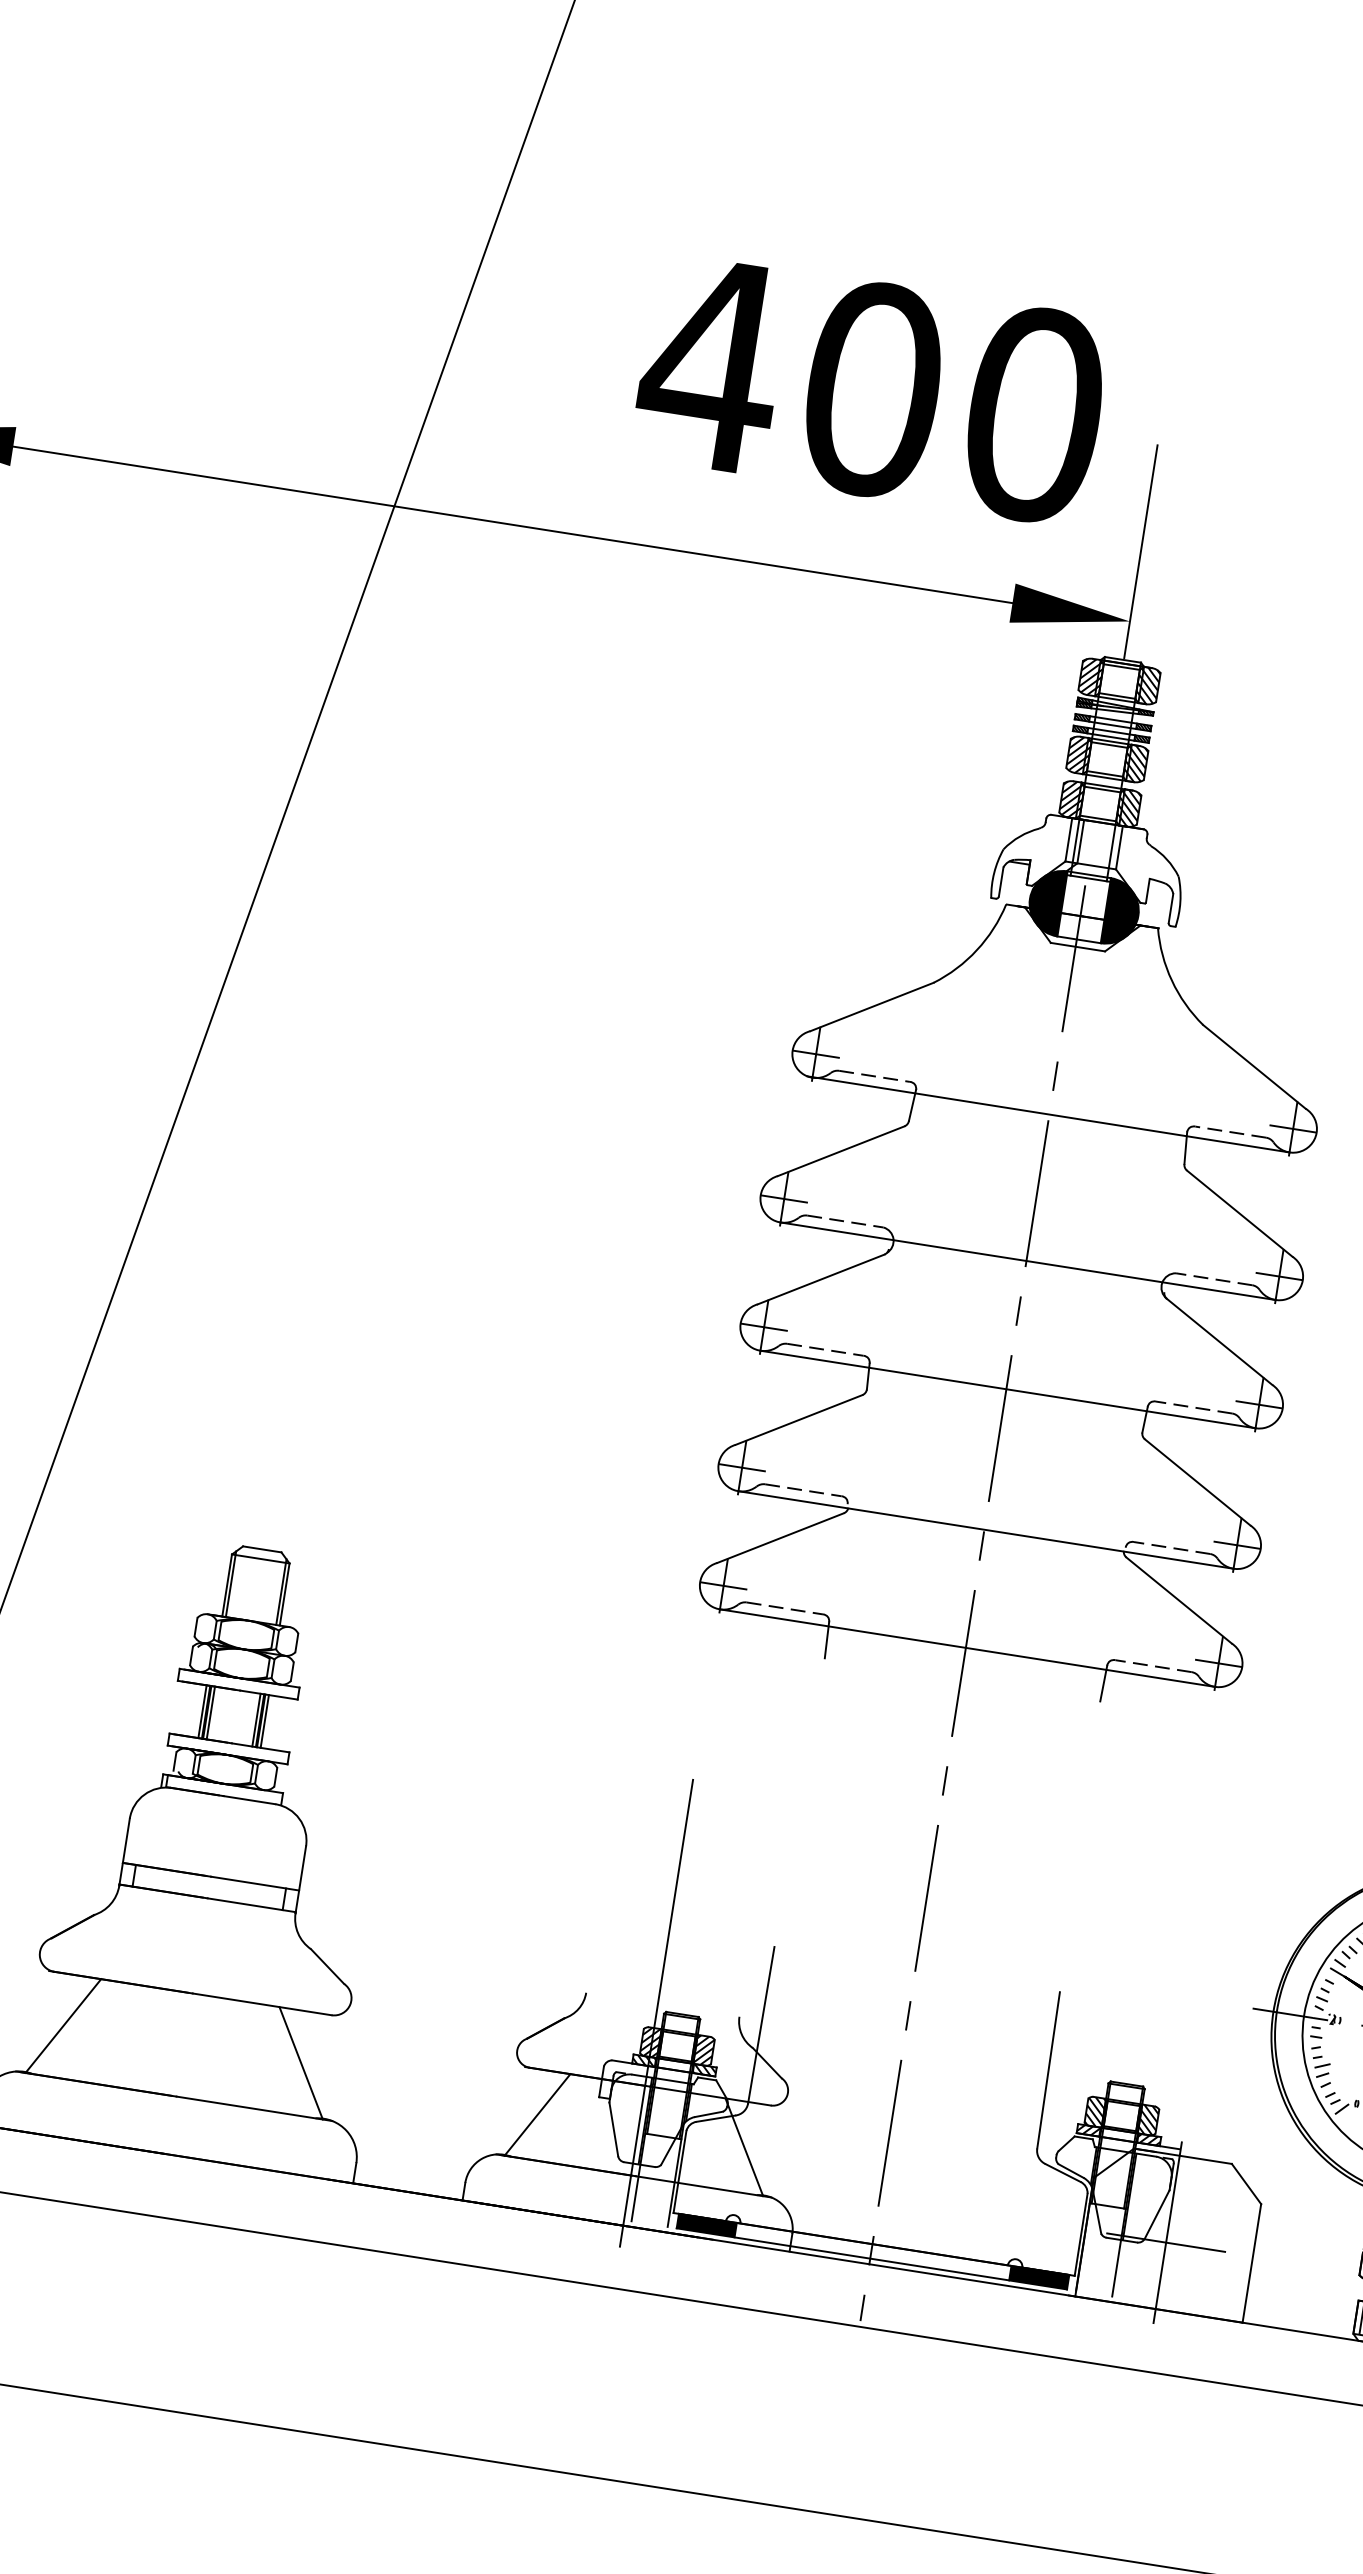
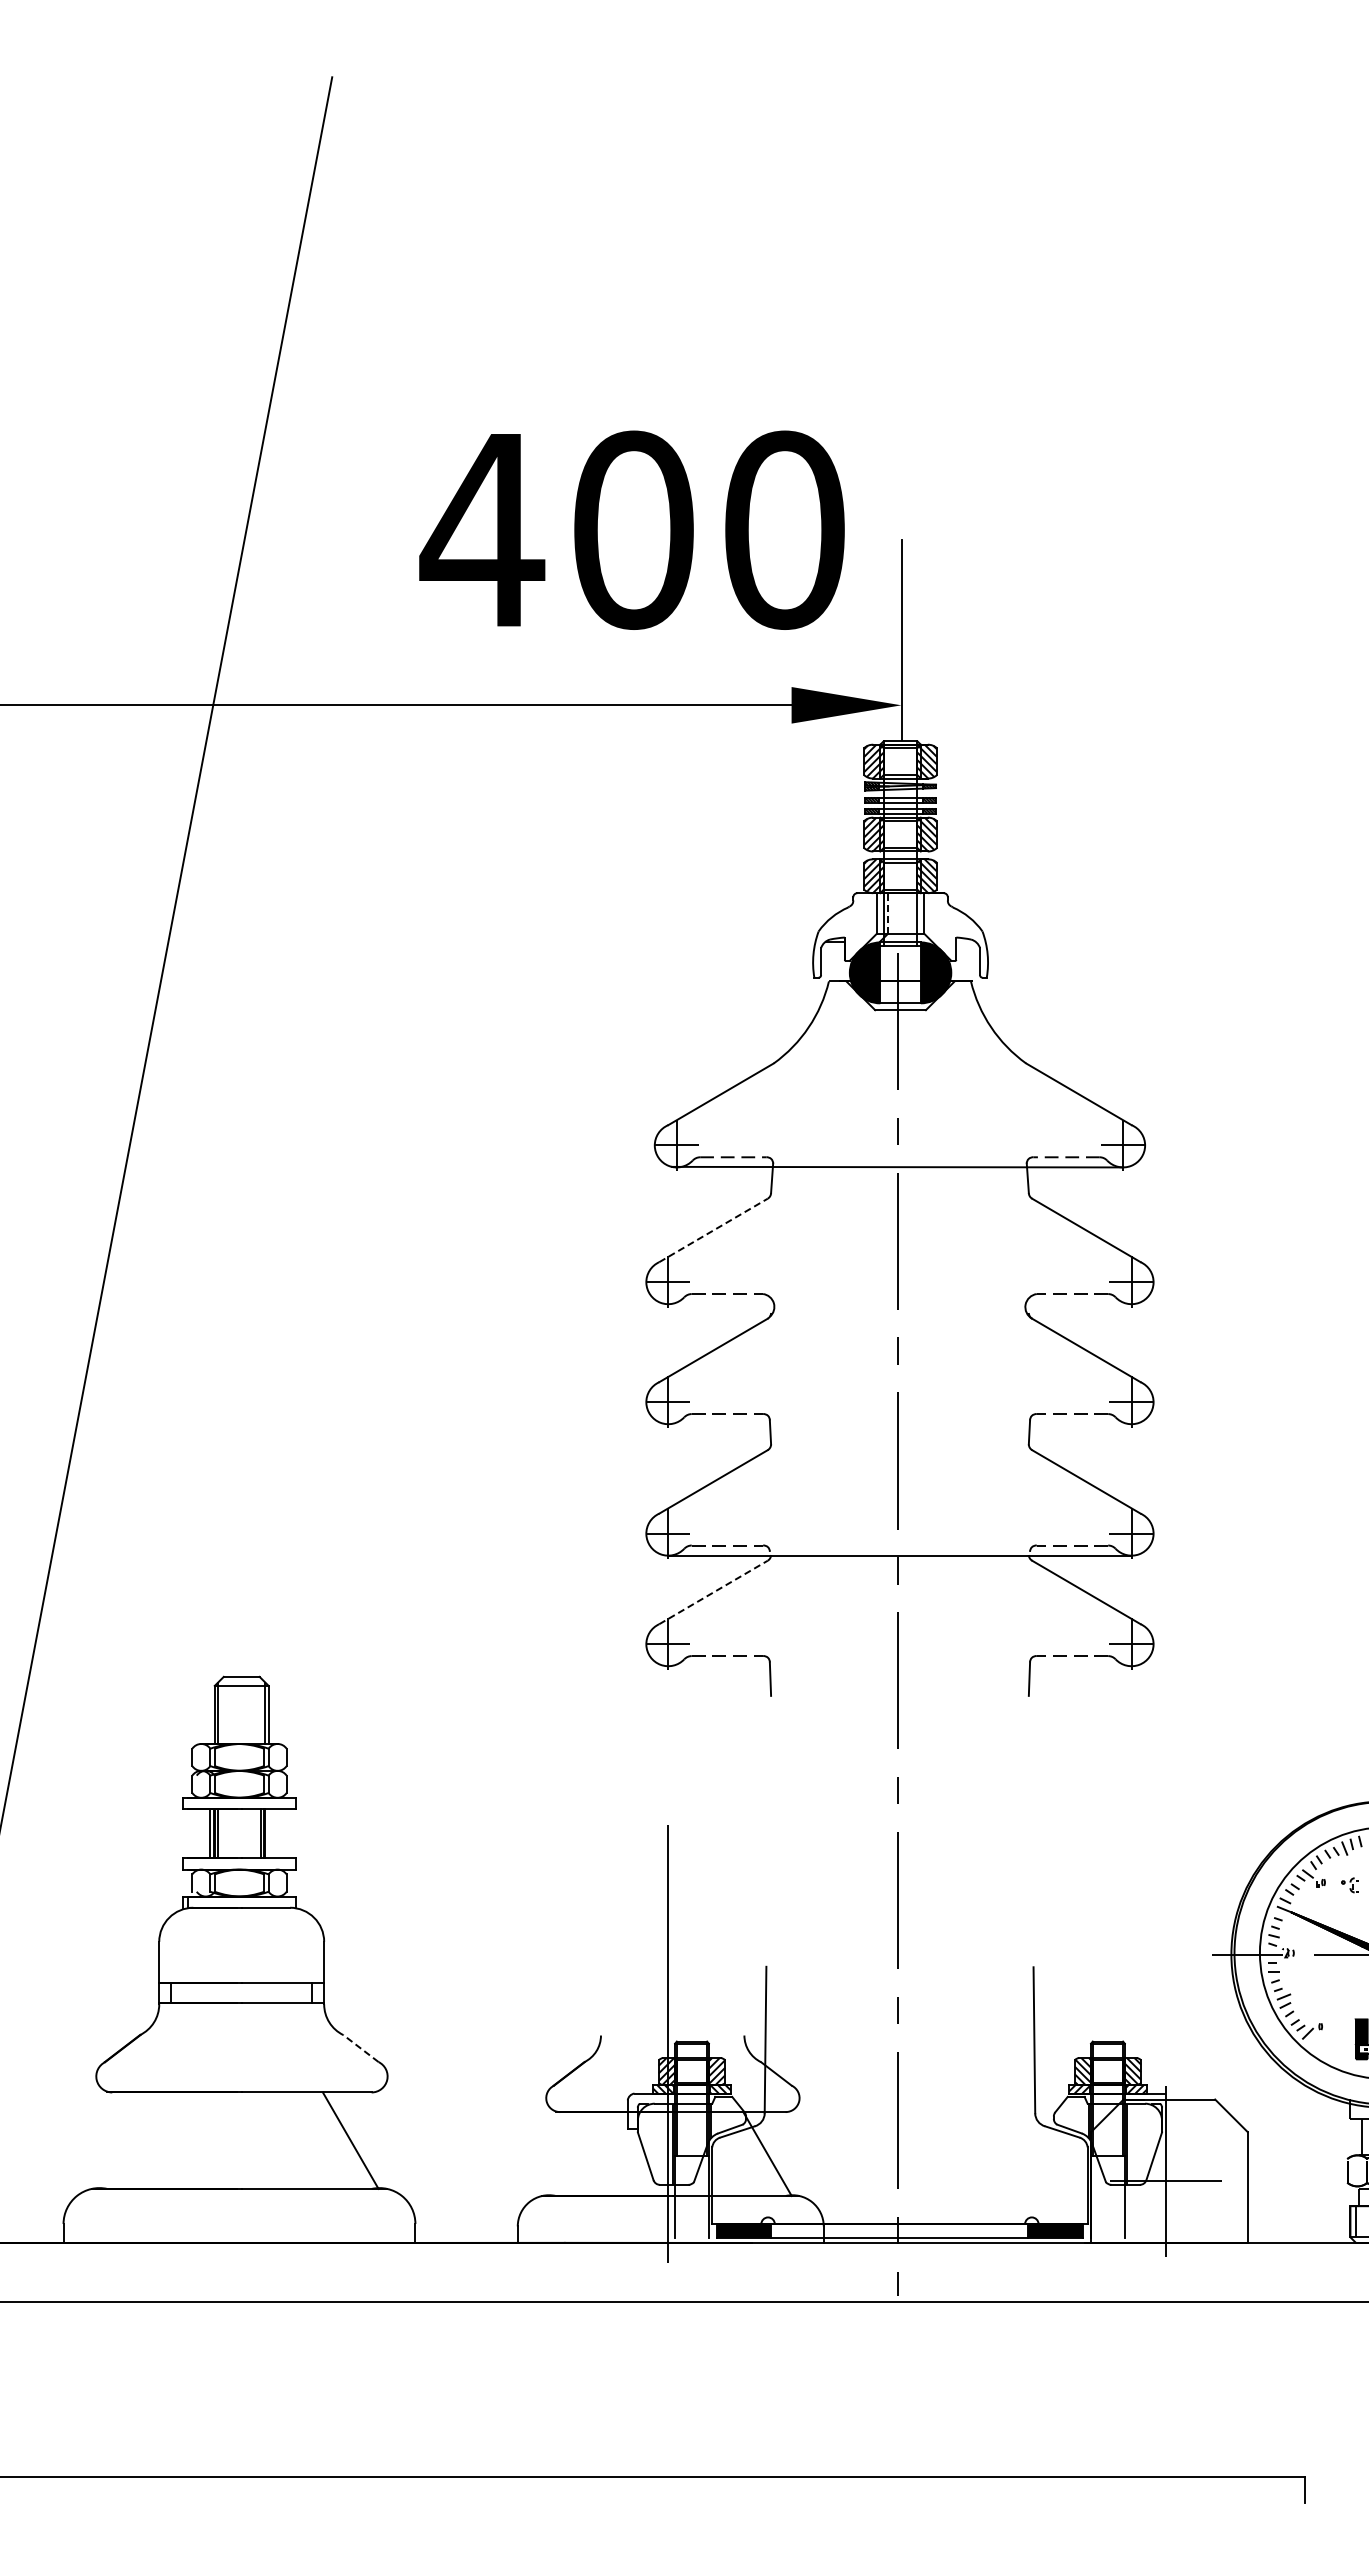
line: (1081, 840) -> (888, 912), solid -> dashed
line: (841, 1151) -> (713, 1230), solid -> dashed
line: (1027, 1261) -> (899, 1304), removed
line: (1007, 1389) -> (899, 1424), removed
line: (780, 1538) -> (713, 1592), solid -> dashed
line: (966, 1648) -> (899, 1666), removed
line: (264, 1721) -> (268, 1833), removed
line: (327, 1966) -> (360, 2048), solid -> dashed
line: (63, 2025) -> (128, 2140), removed
line: (536, 2115) -> (573, 2154), removed

